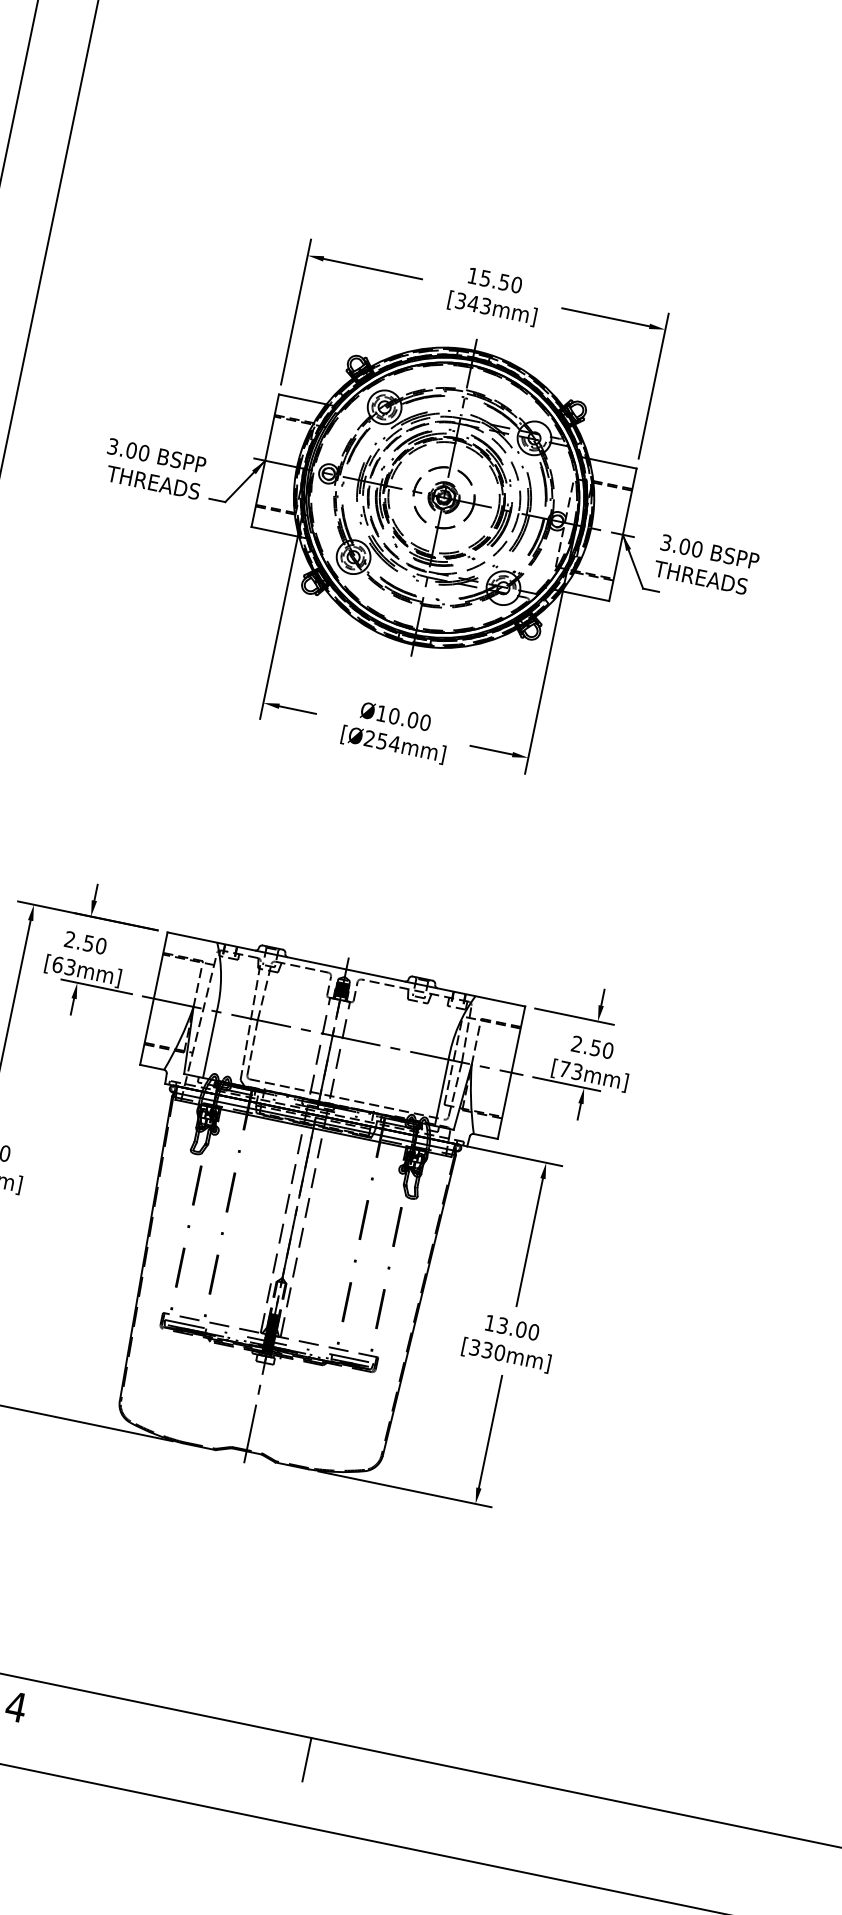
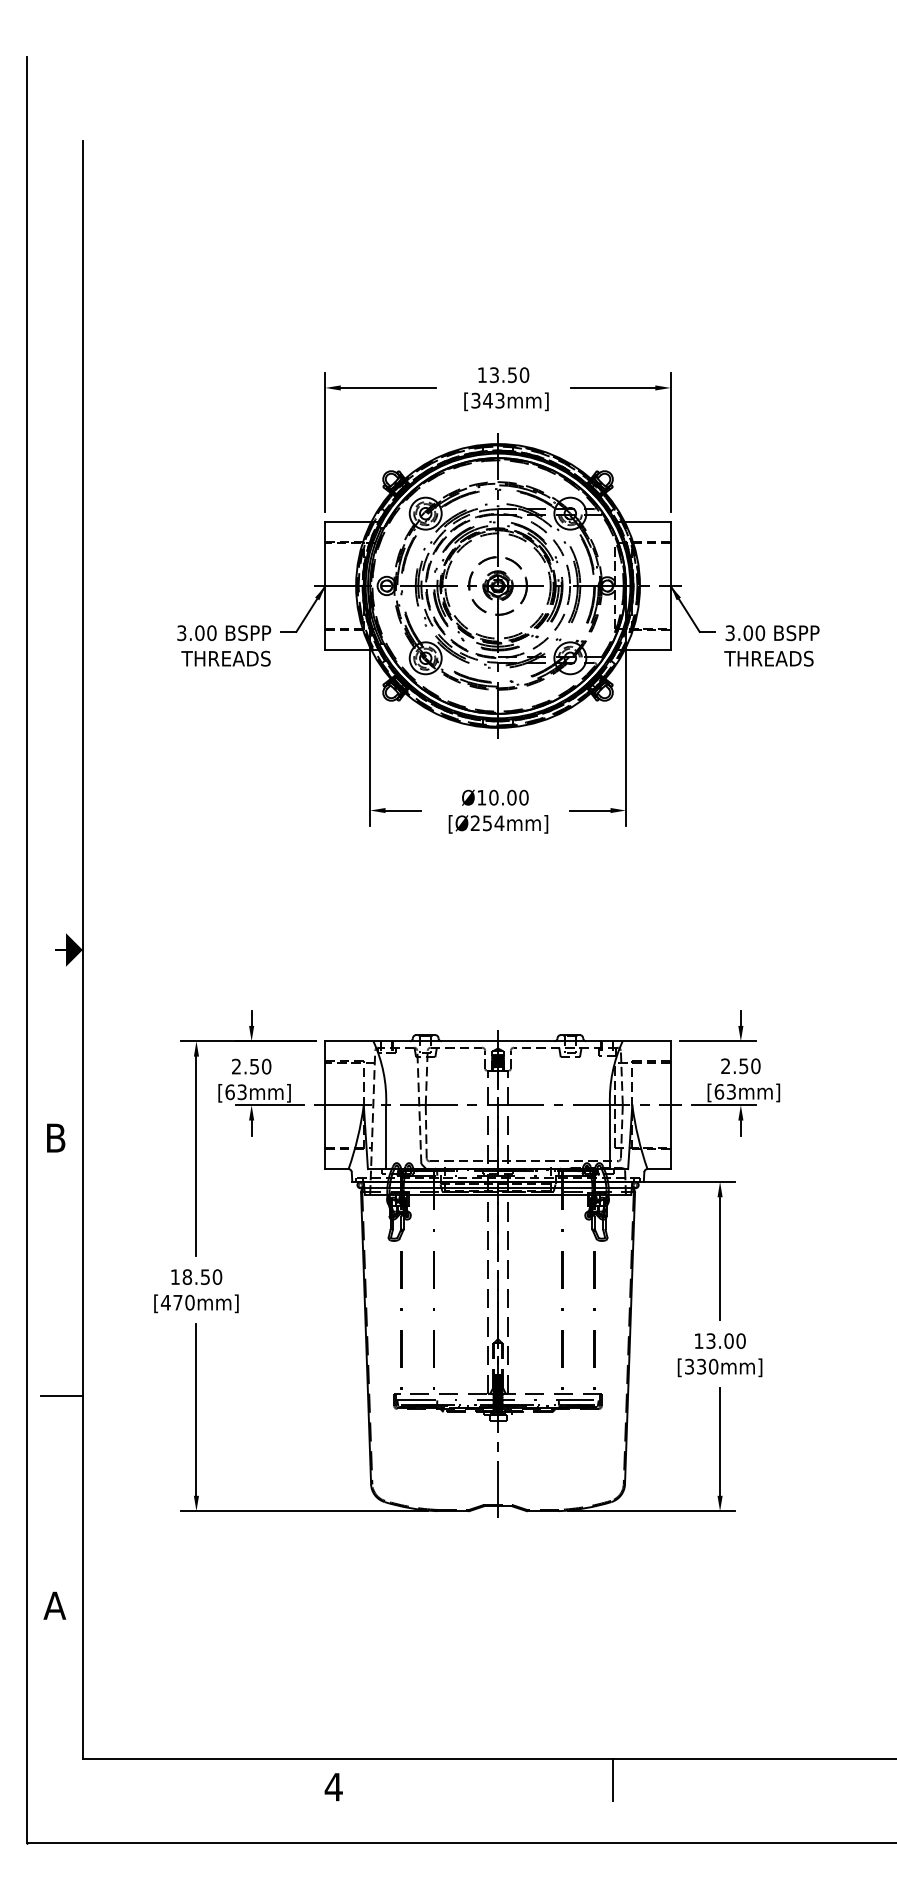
text: (485, 277) -> (494, 374), 15.50 -> 13.50
text: (154, 468) -> (224, 645), moved
text: (706, 564) -> (771, 645), moved
text: (565, 1069) -> (719, 1091), [73mm] -> [63mm]

